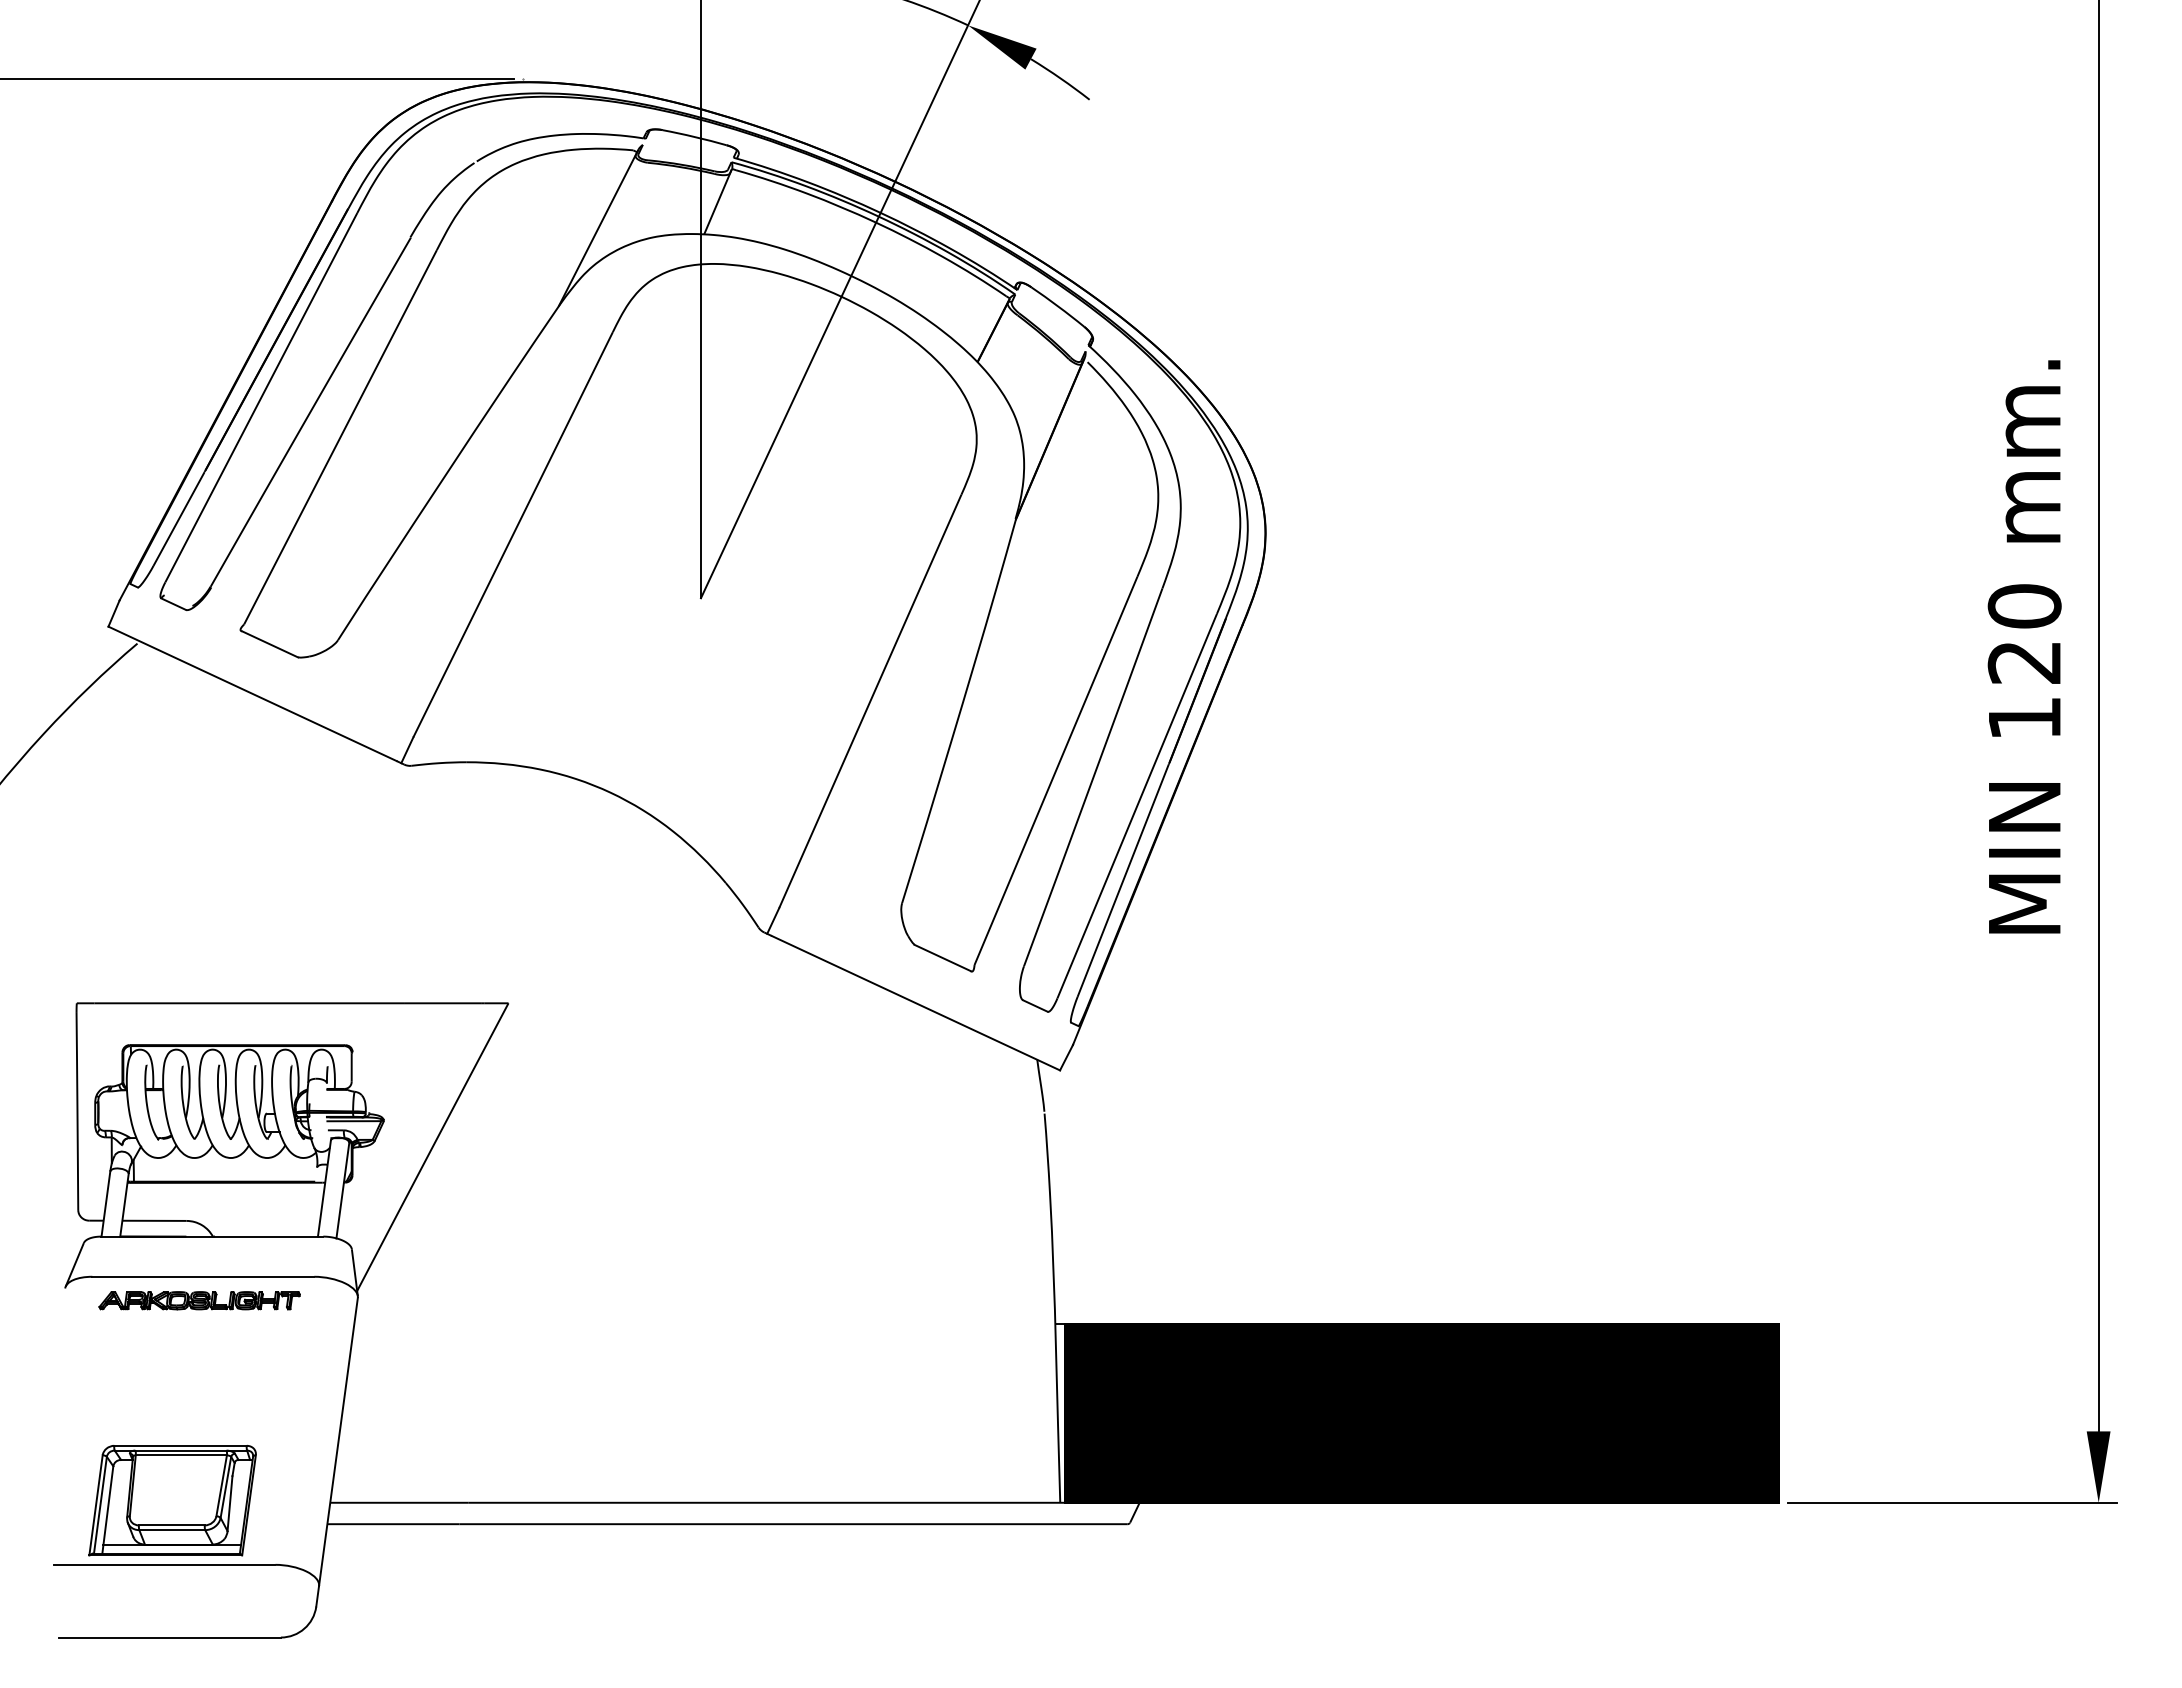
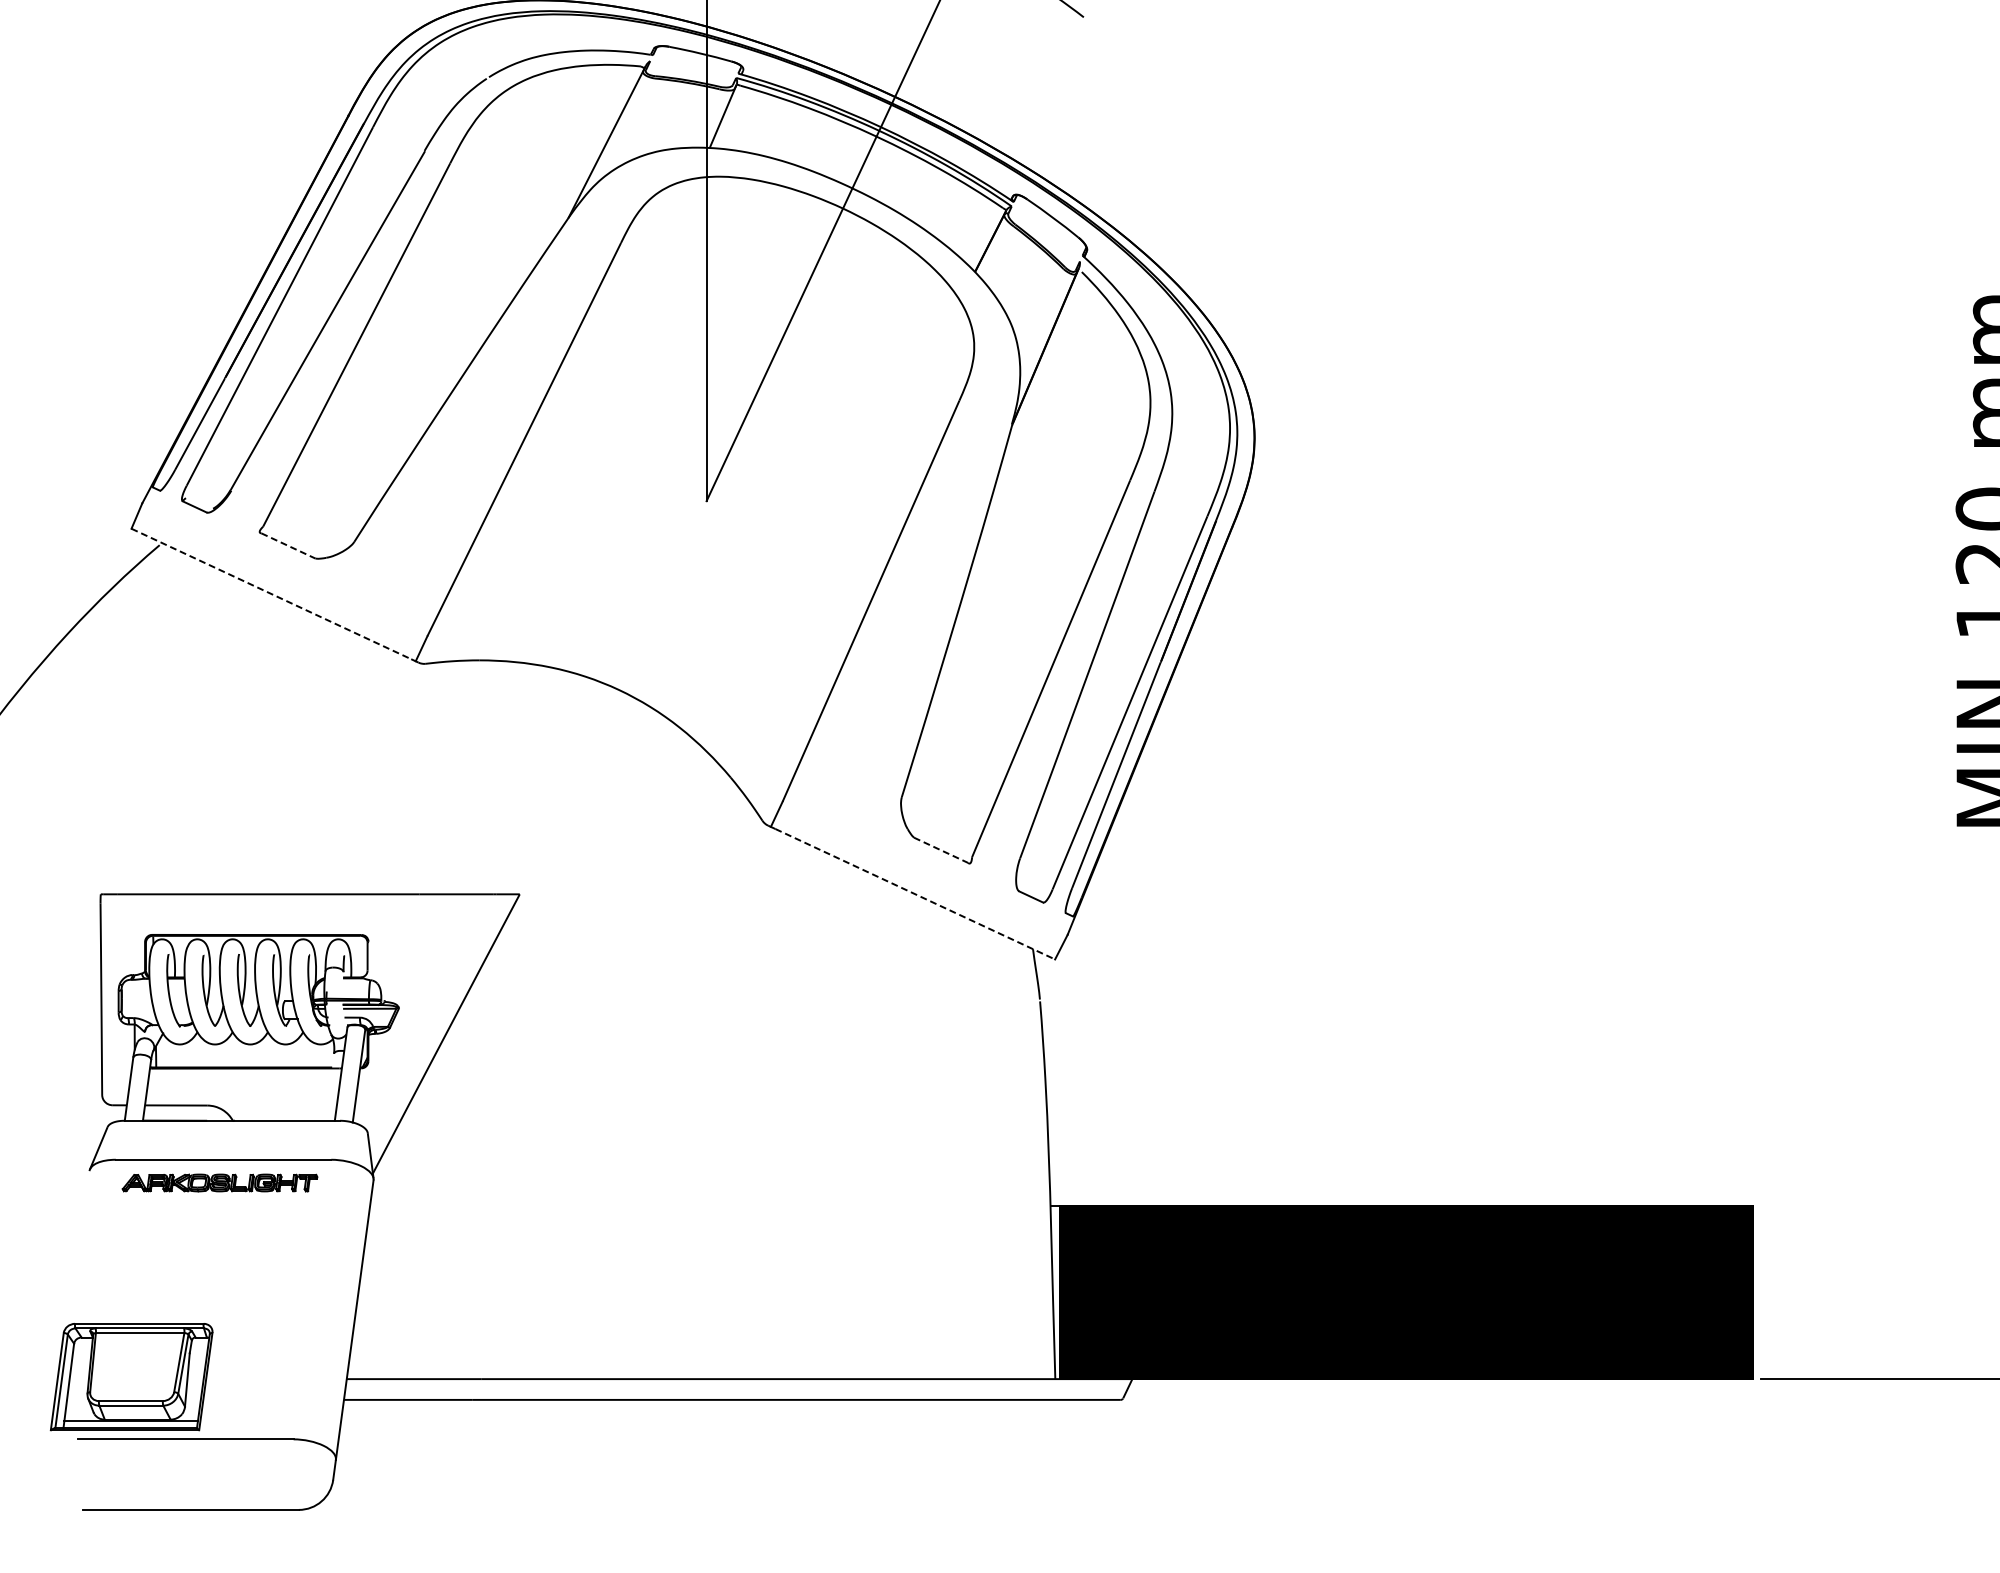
line: (270, 644) -> (288, 546), solid -> dashed
line: (252, 693) -> (271, 593), solid -> dashed
line: (942, 957) -> (941, 849), solid -> dashed
line: (915, 1003) -> (914, 894), solid -> dashed
part: (172, 1500) -> (131, 1376), moved

